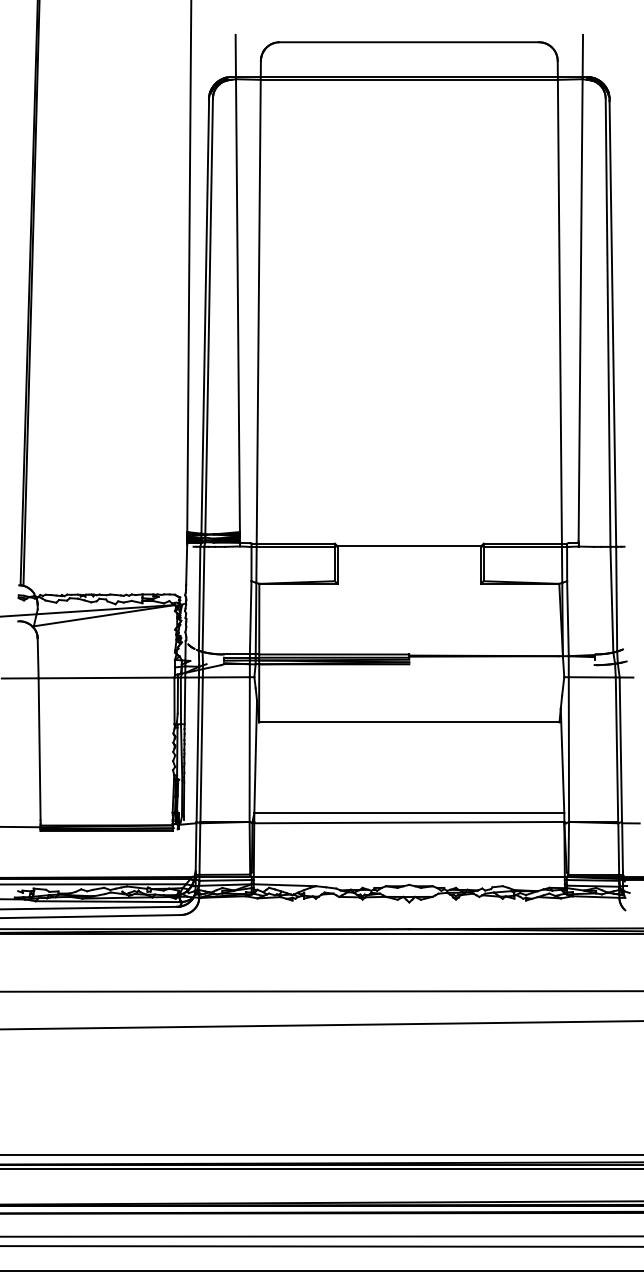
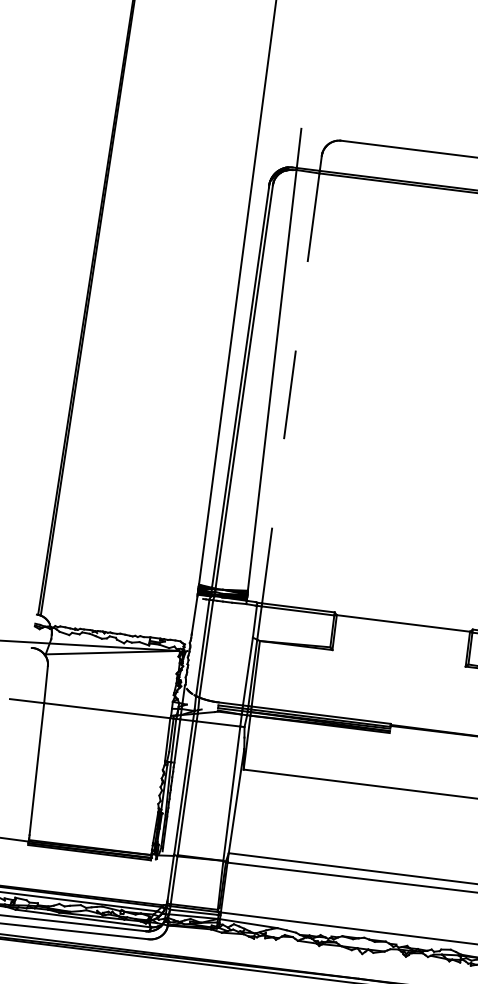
line: (258, 311) -> (290, 388), solid -> dashed

